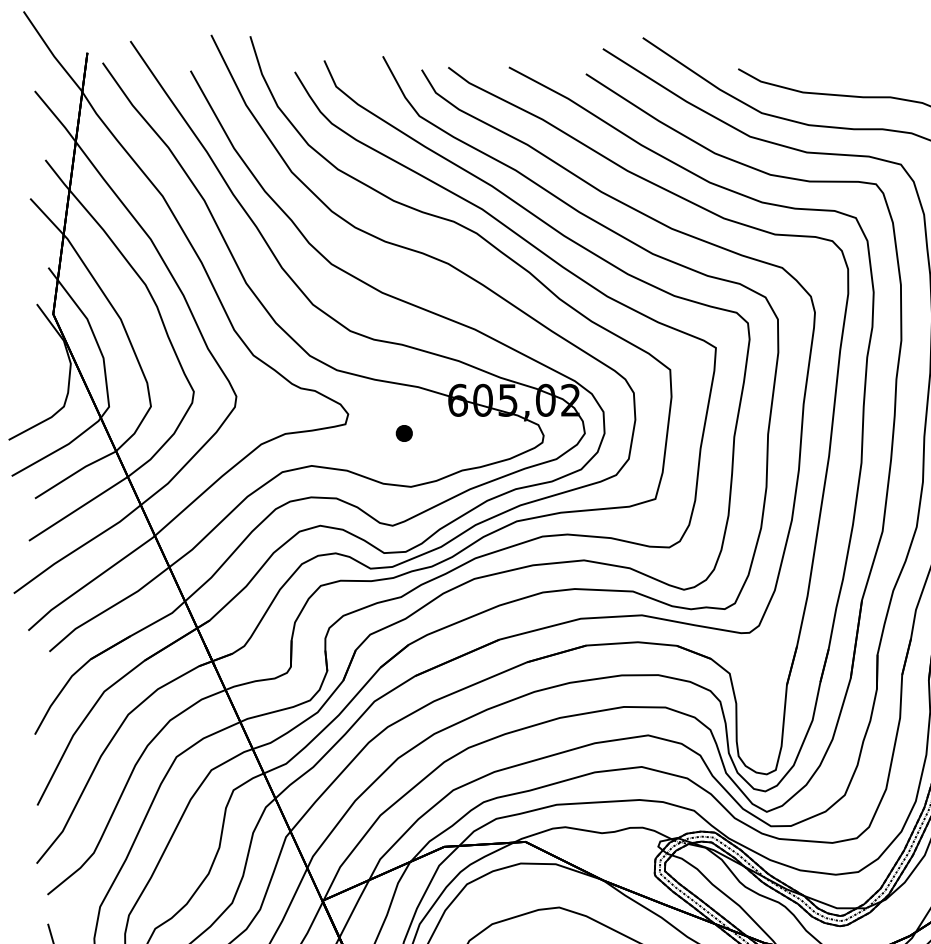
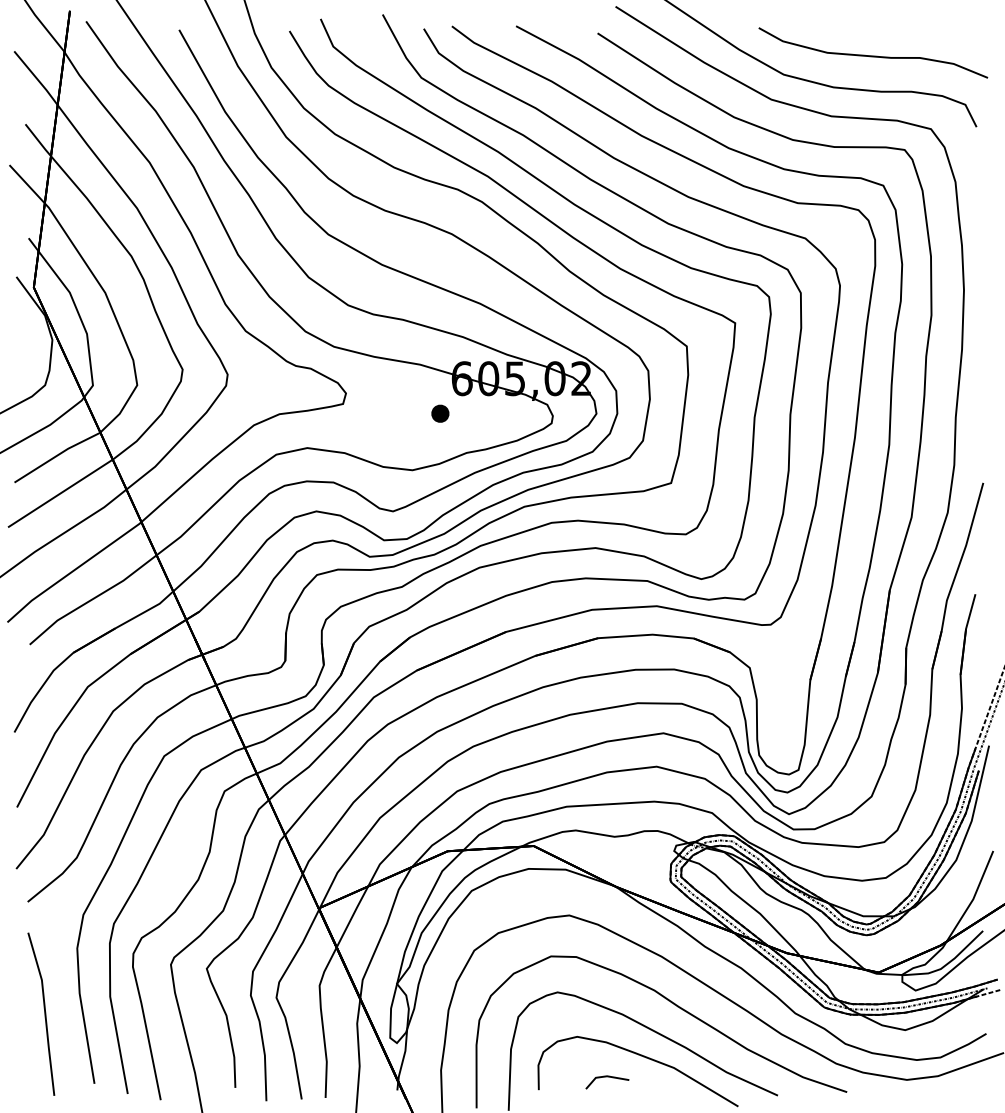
part: (404, 433) -> (440, 413), moved

